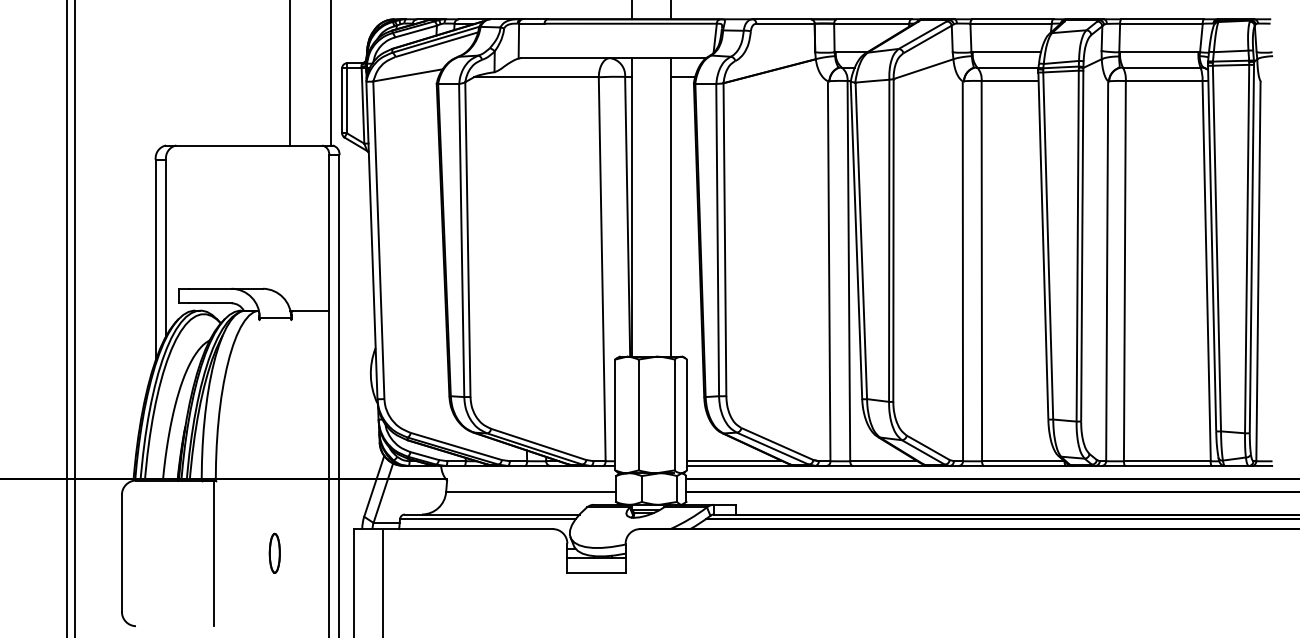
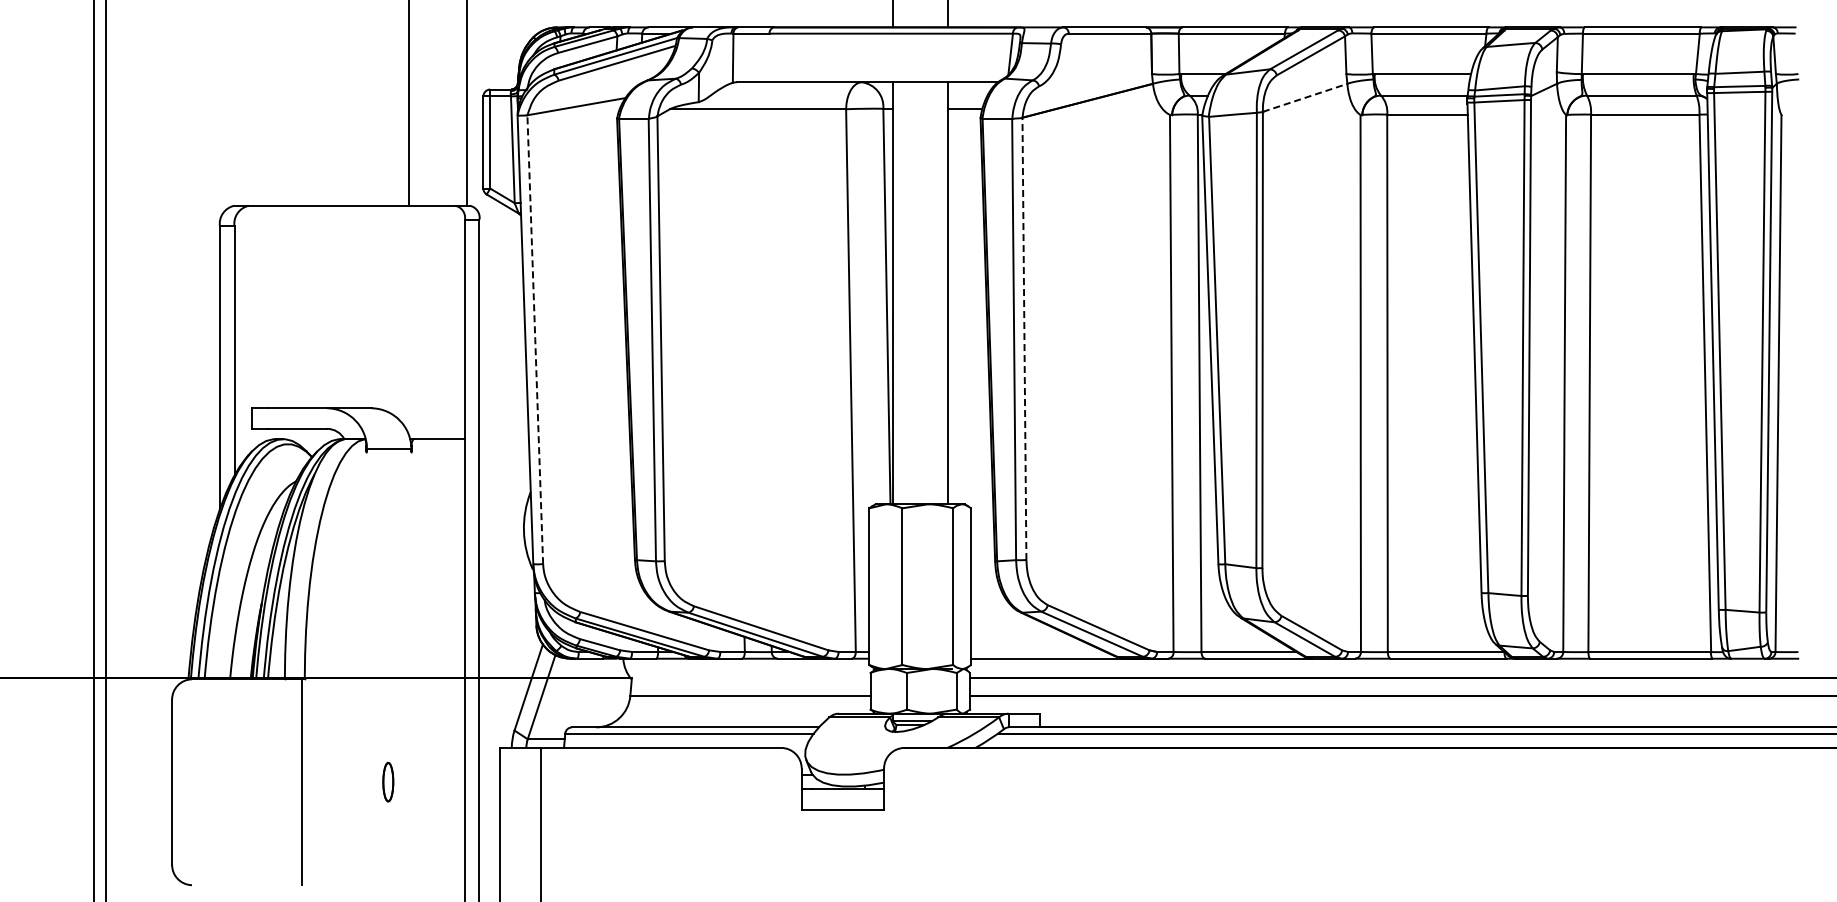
line: (923, 68) -> (1305, 97), solid -> dashed
line: (724, 239) -> (1024, 338), solid -> dashed
line: (379, 240) -> (535, 339), solid -> dashed
line: (734, 461) -> (1037, 652), removed
part: (275, 552) -> (388, 781), size x0.7

